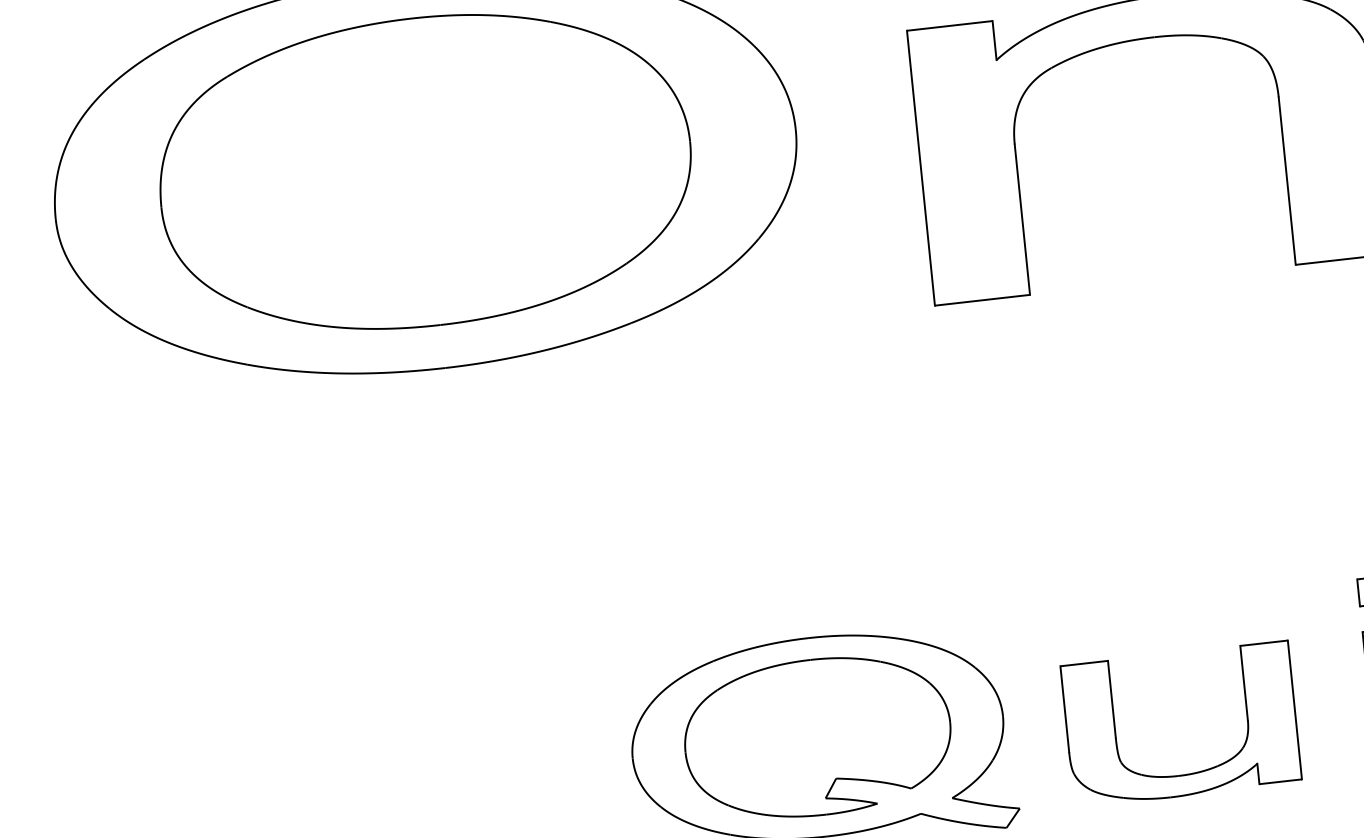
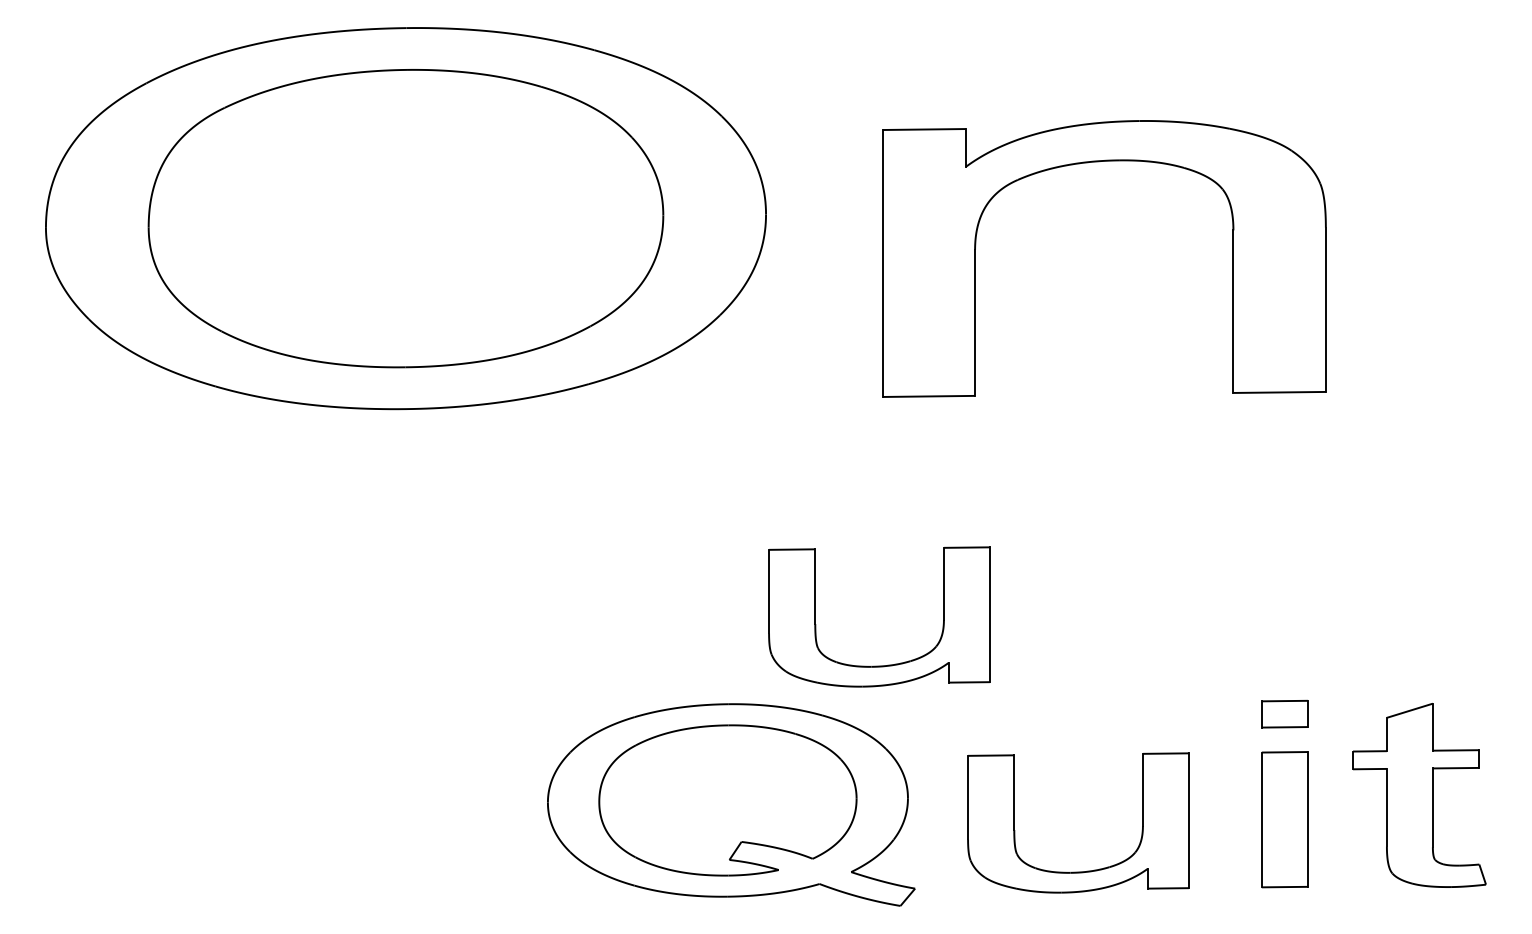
part: (968, 580) -> (888, 664), added

